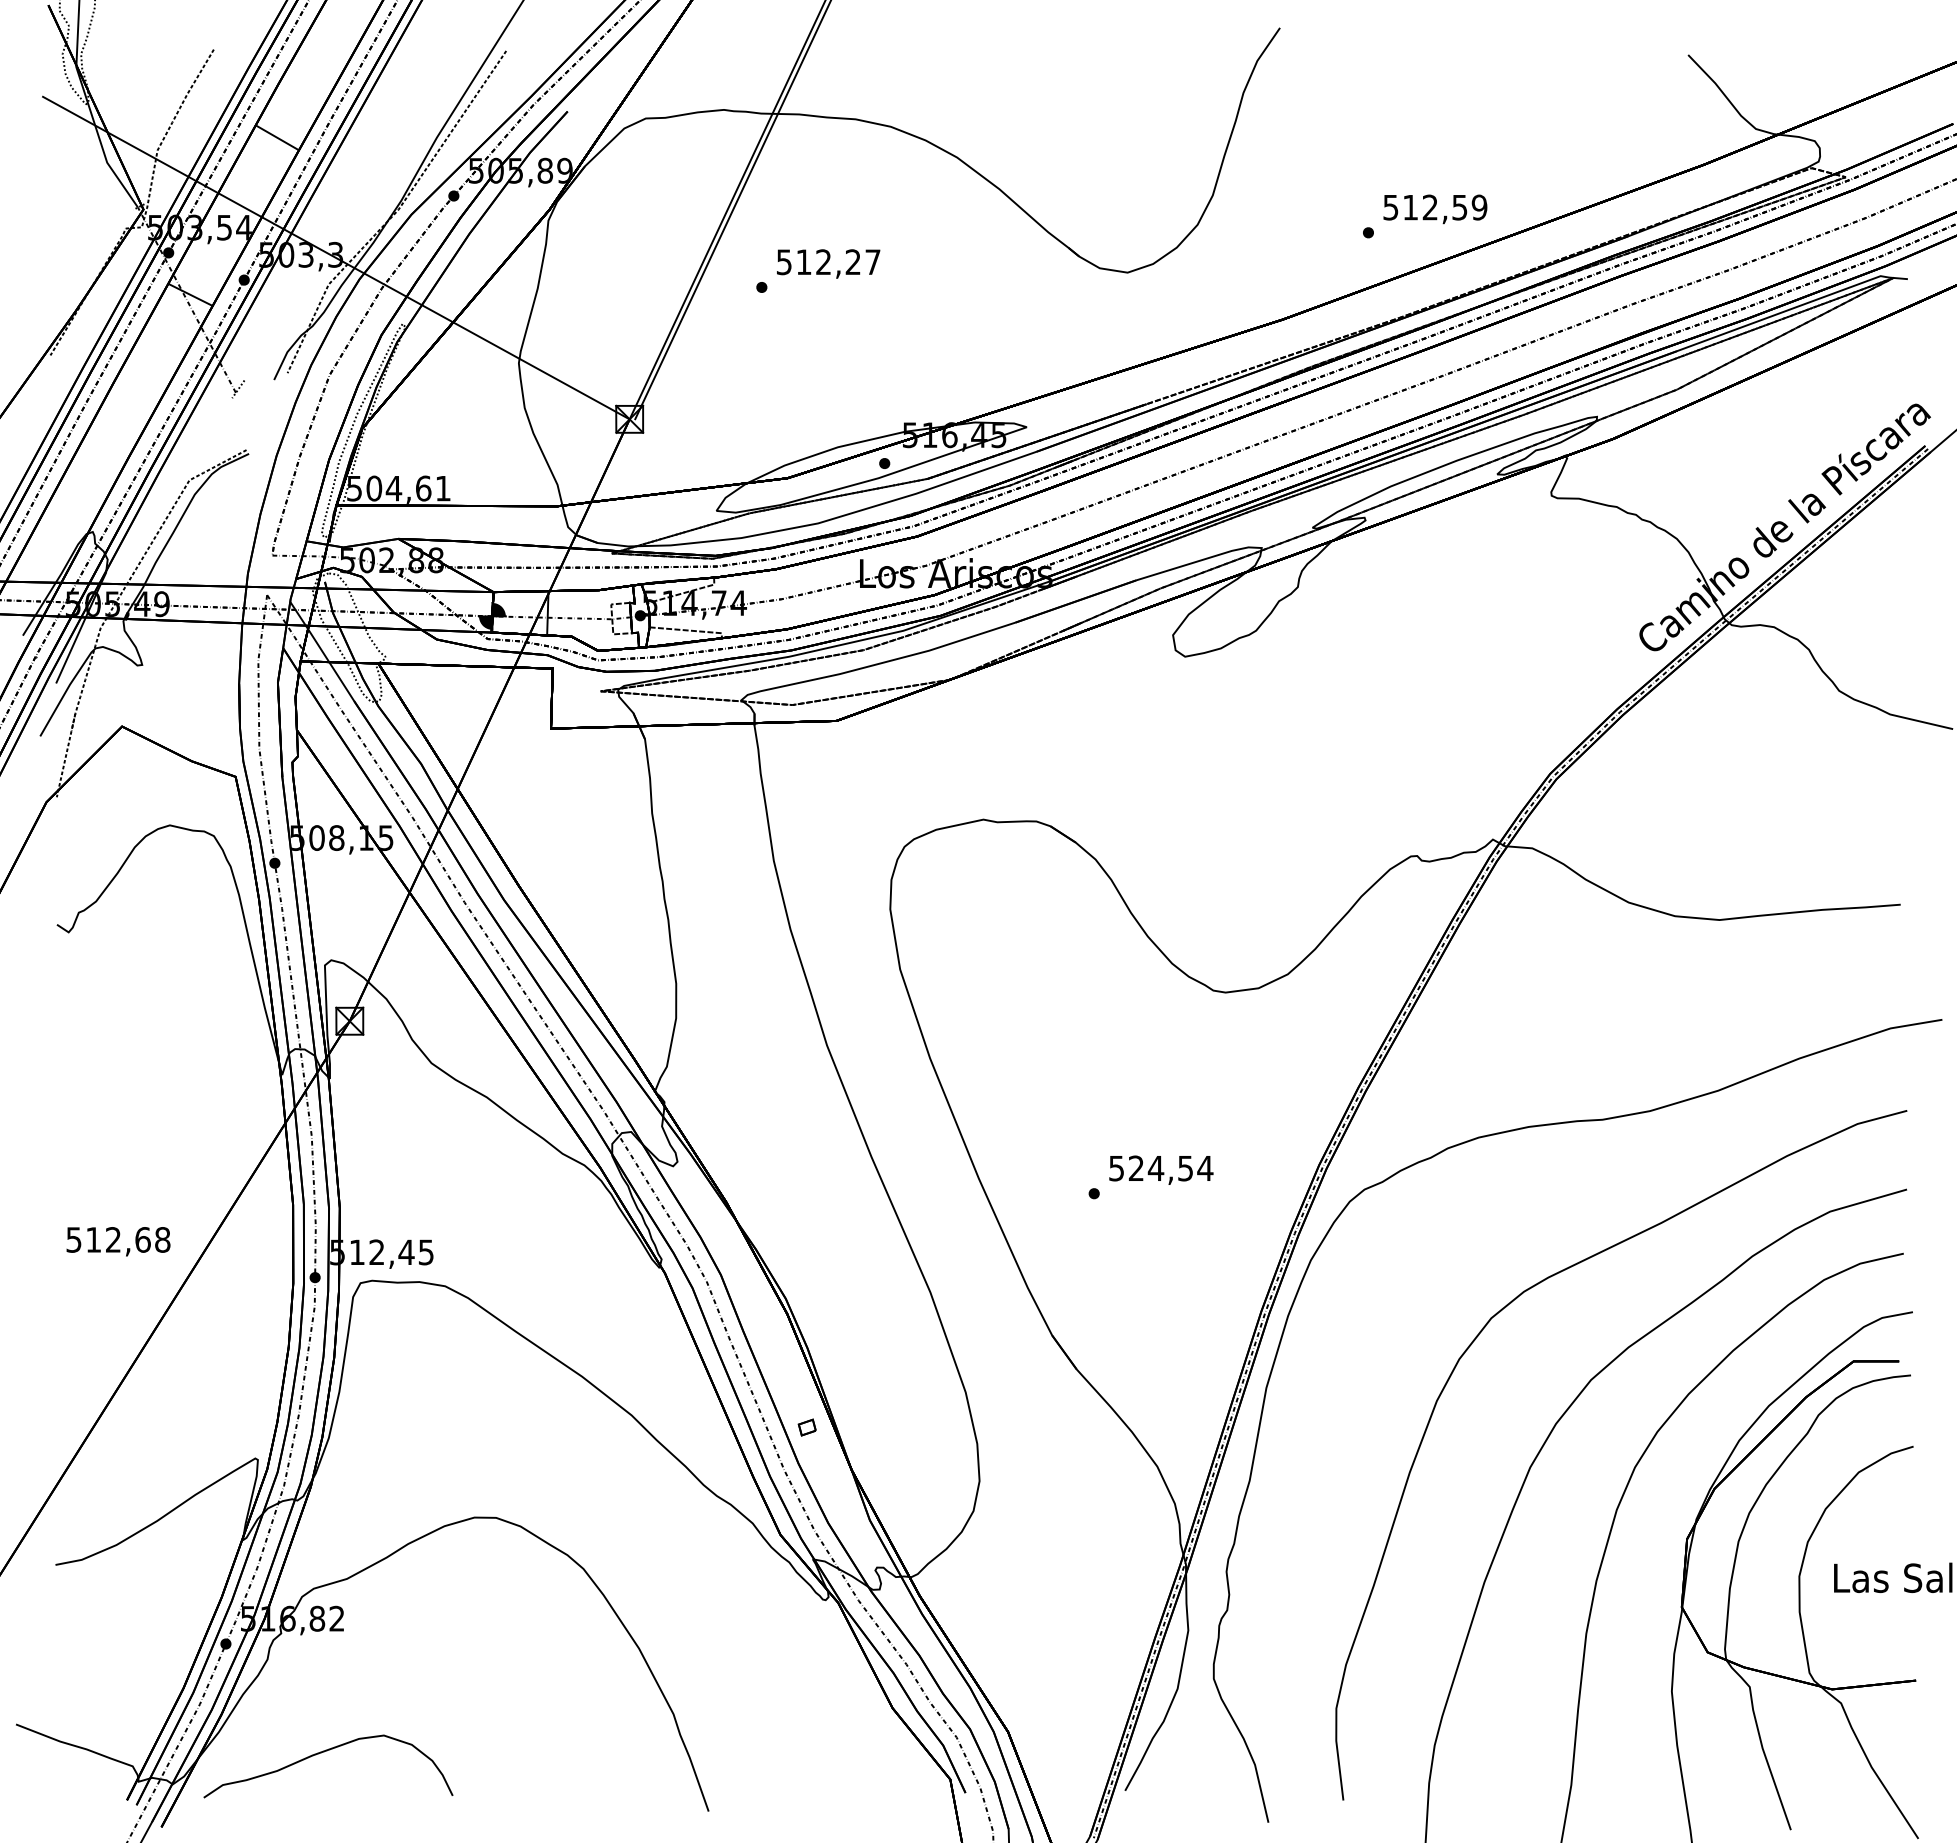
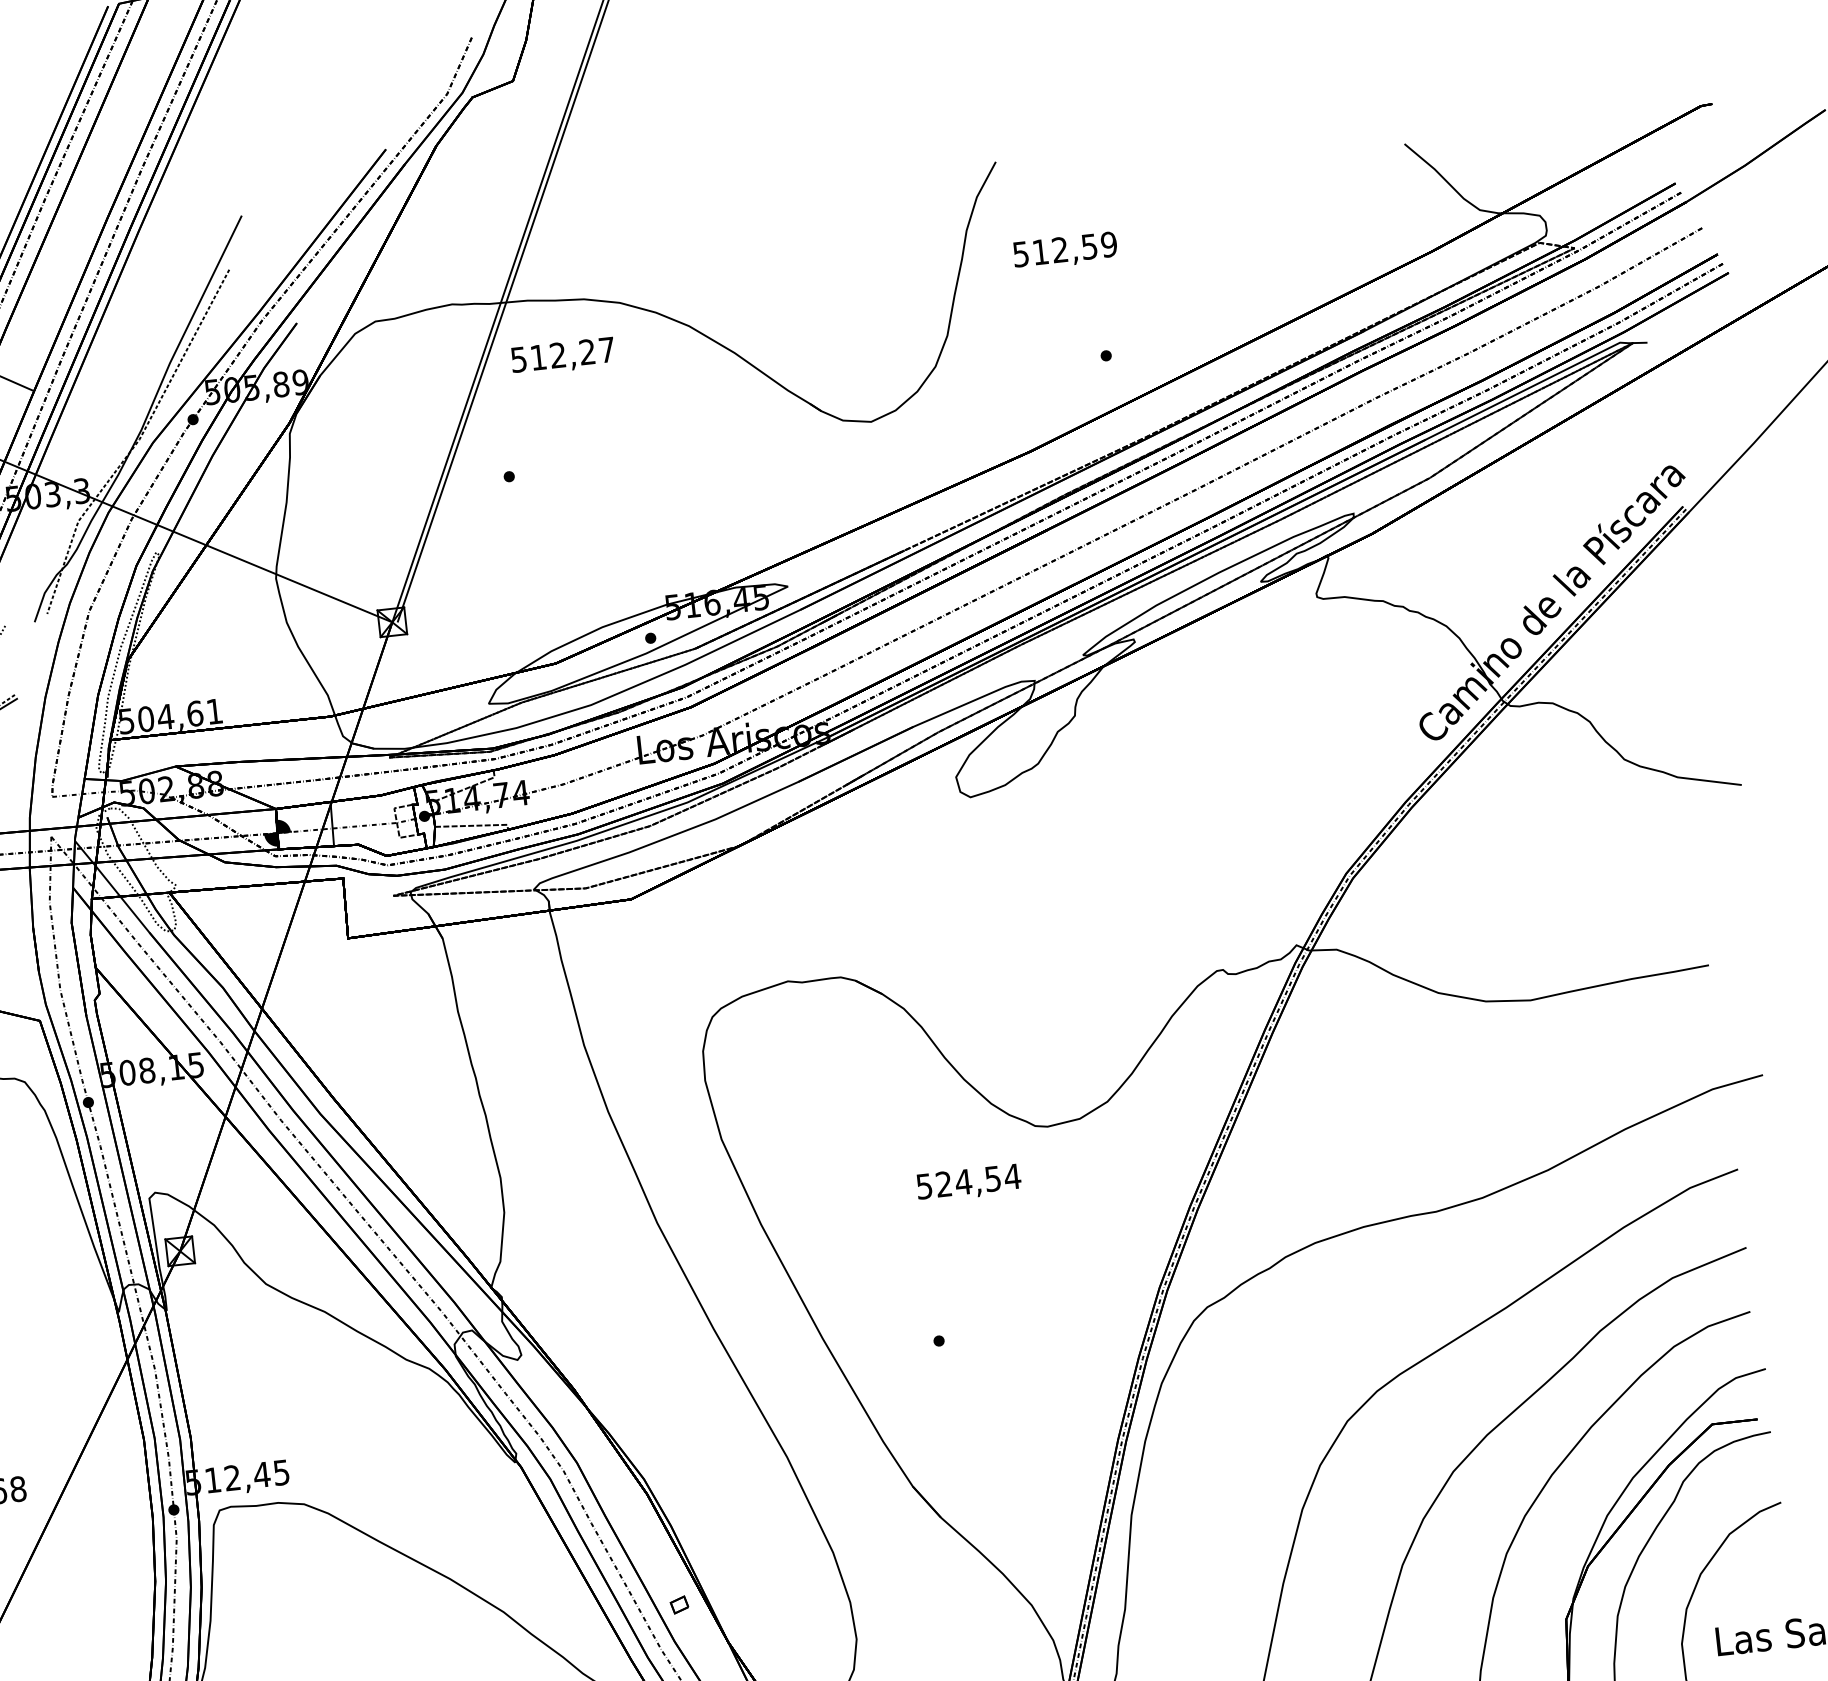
text: (1435, 209) -> (1065, 251), moved
text: (828, 263) -> (563, 356), moved
text: (1161, 1169) -> (969, 1182), moved

